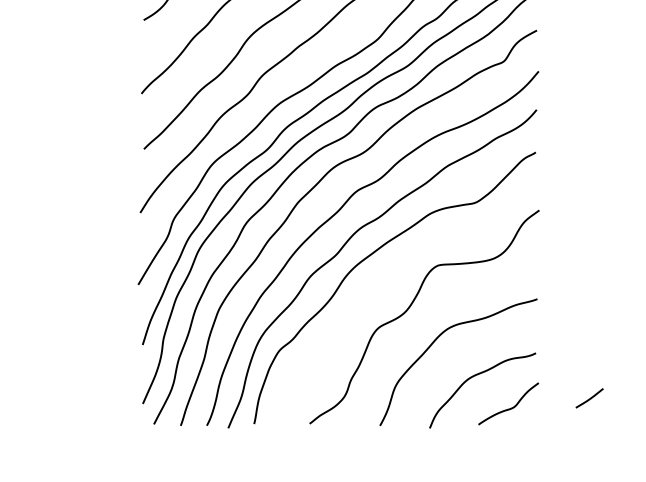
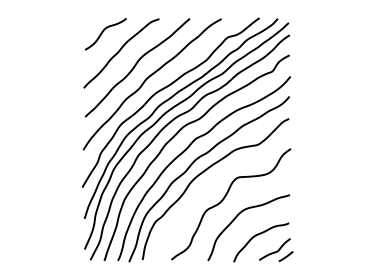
line: (588, 398) -> (285, 256), moved

